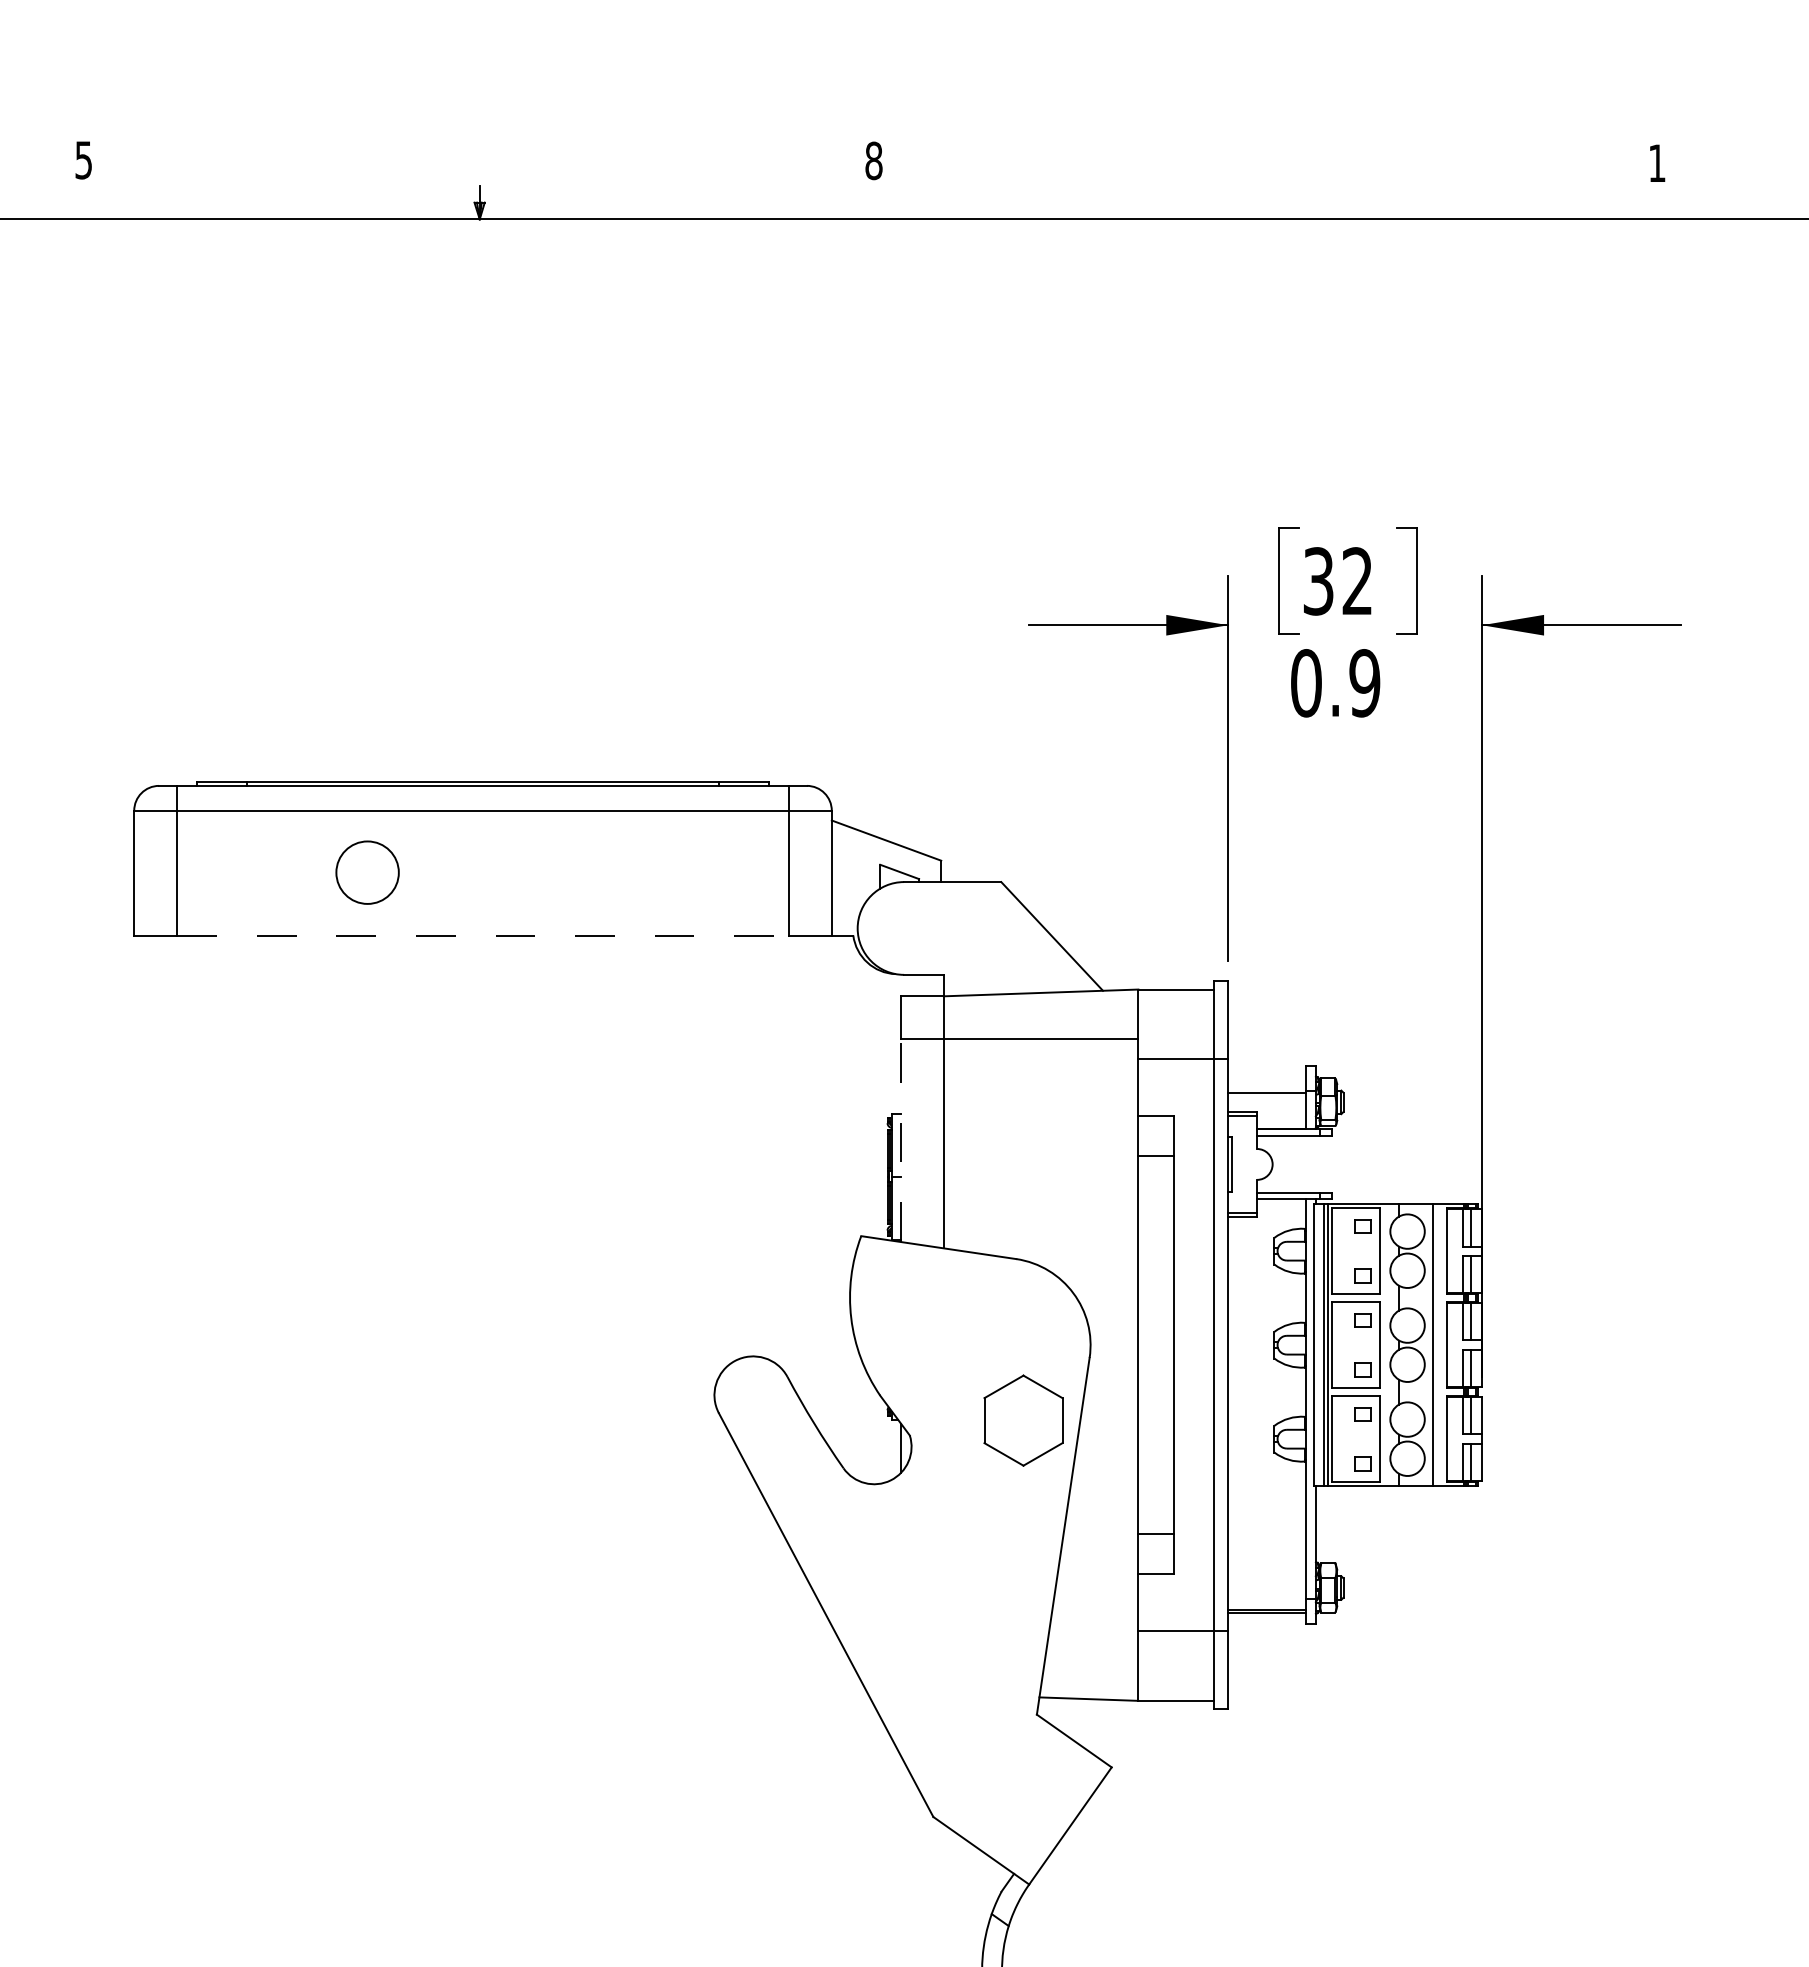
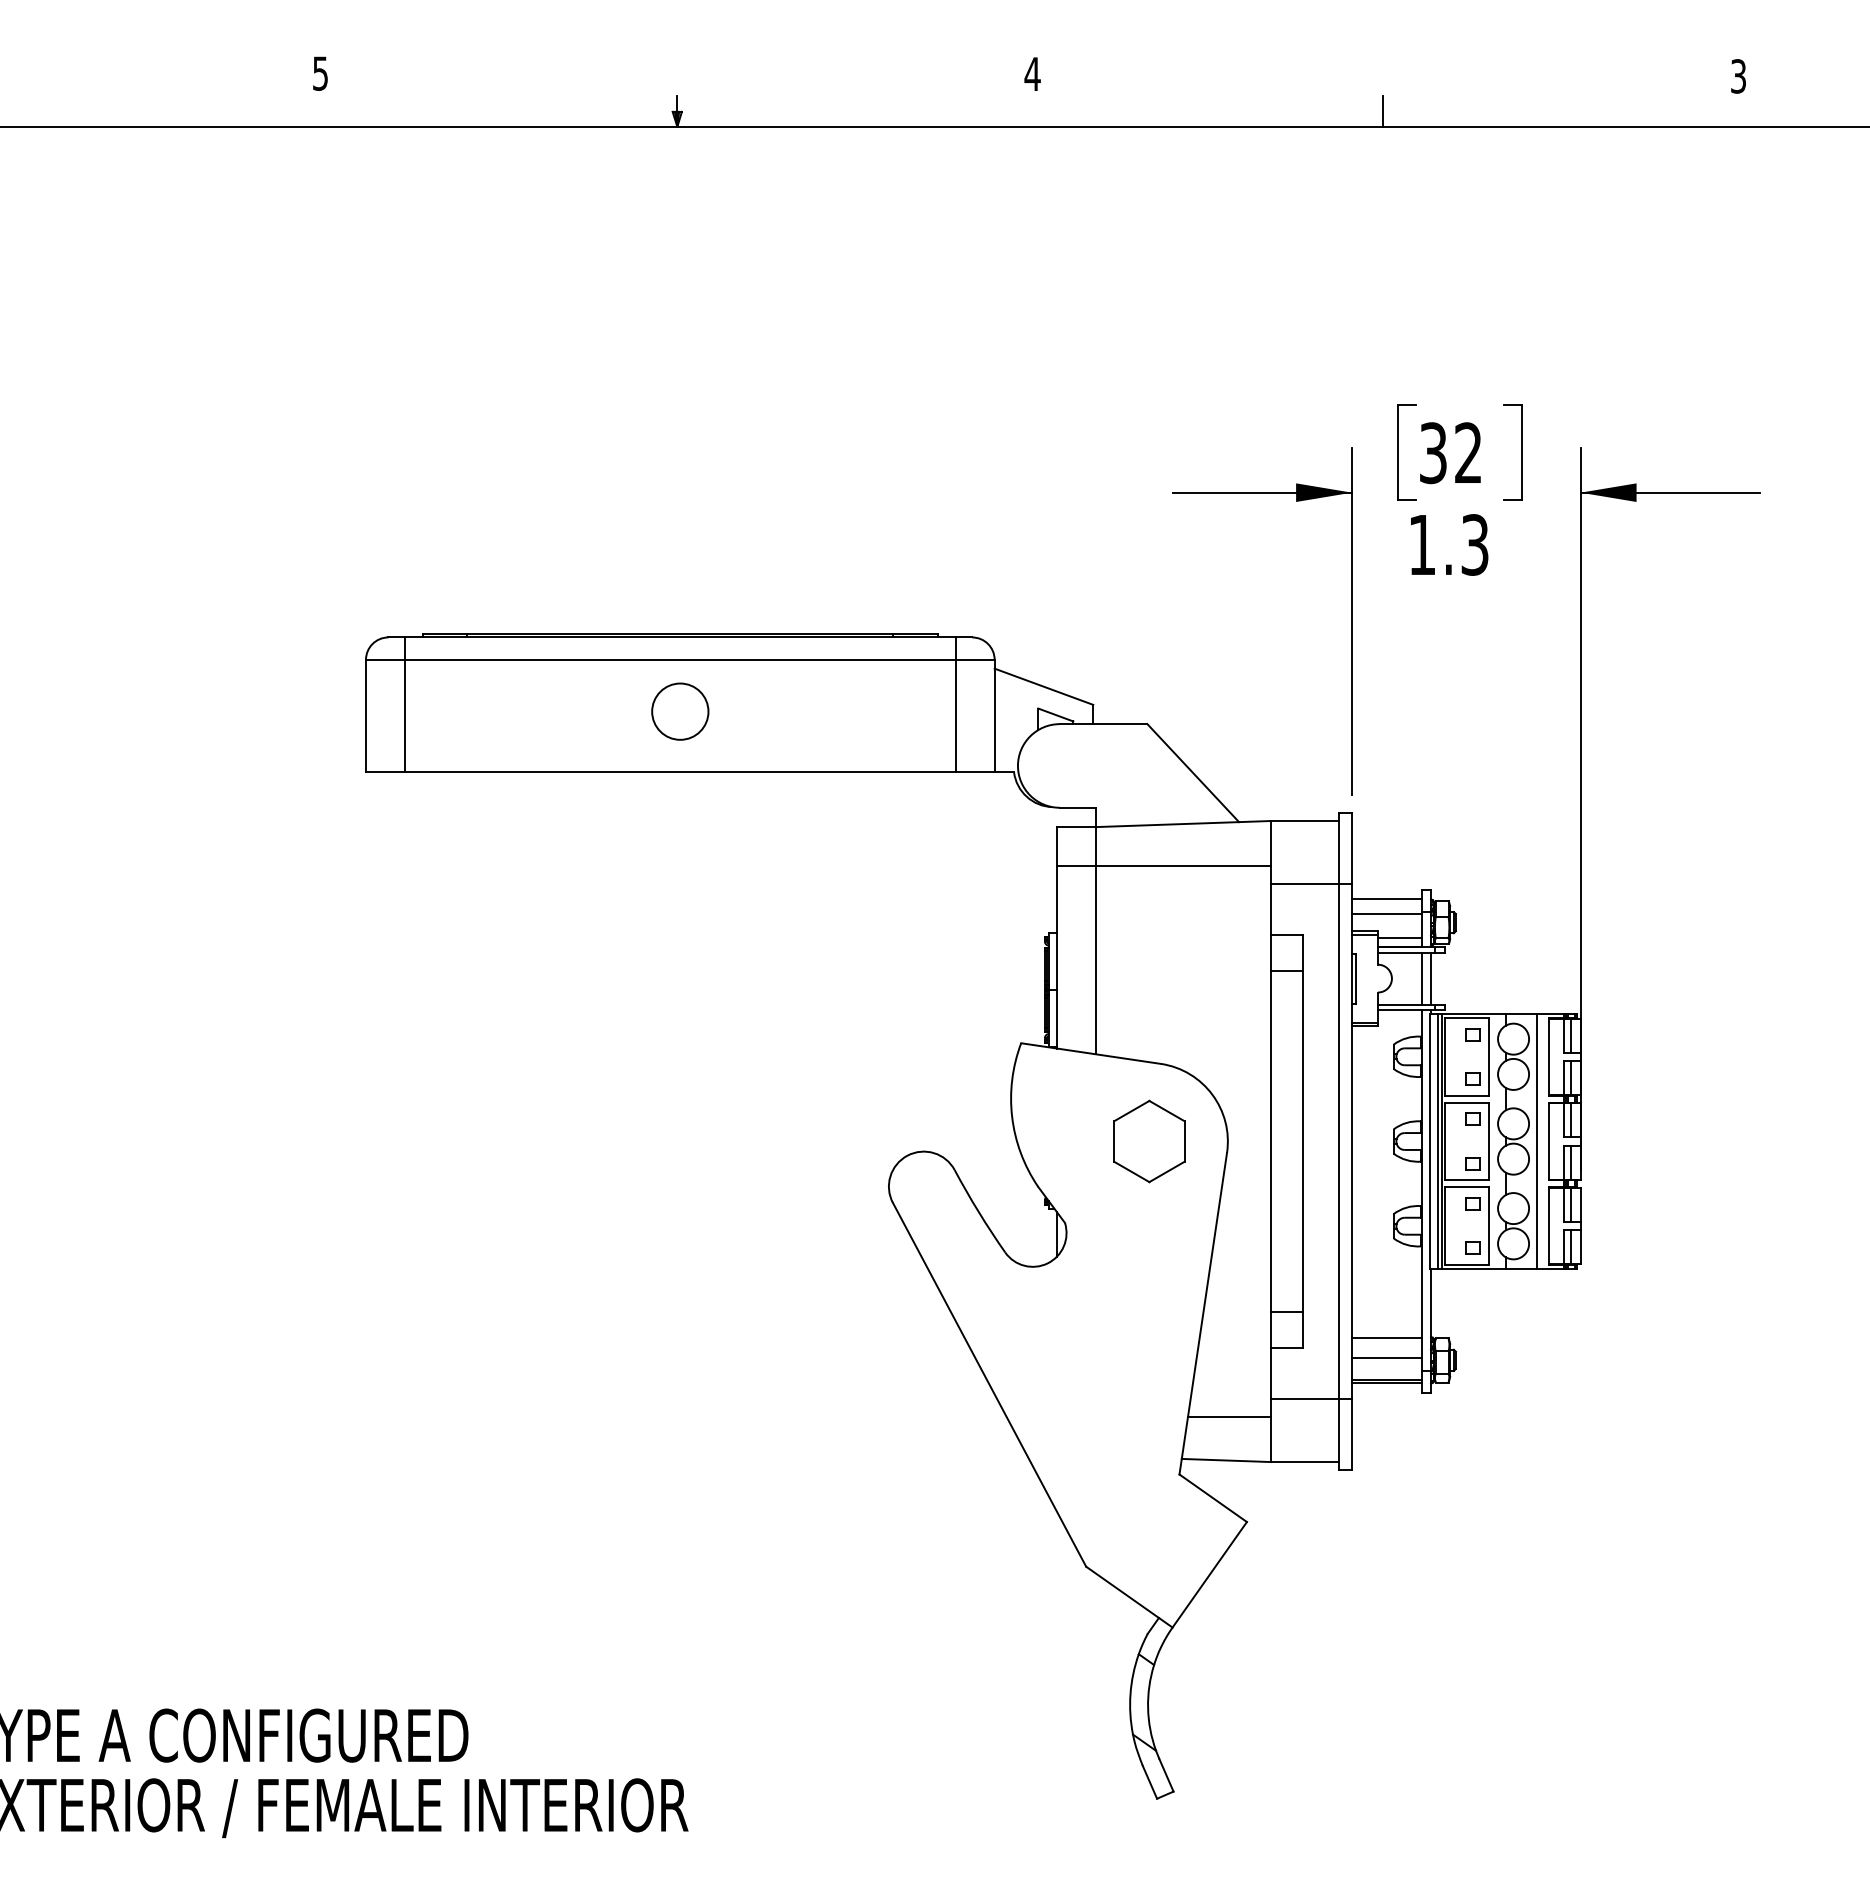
text: (873, 160) -> (1032, 73), 8 -> 4
text: (1657, 163) -> (1738, 76), 1 -> 3
line: (1263, 202) -> (1383, 111), added
text: (1335, 682) -> (1448, 544), 0.9 -> 1.3
circle: (367, 872) -> (680, 711), moved
line: (483, 935) -> (680, 772), dashed -> solid
line: (1267, 1075) -> (1387, 898), added
line: (1282, 1119) -> (1400, 938), added
line: (901, 1139) -> (1057, 956), dashed -> solid
line: (1306, 1164) -> (1422, 978), added
line: (1315, 1164) -> (1430, 978), added
part: (1023, 1420) -> (1149, 1141), moved
line: (1267, 1563) -> (1387, 1338), added
line: (1267, 1585) -> (1387, 1358), added
line: (1091, 1651) -> (1228, 1417), added

